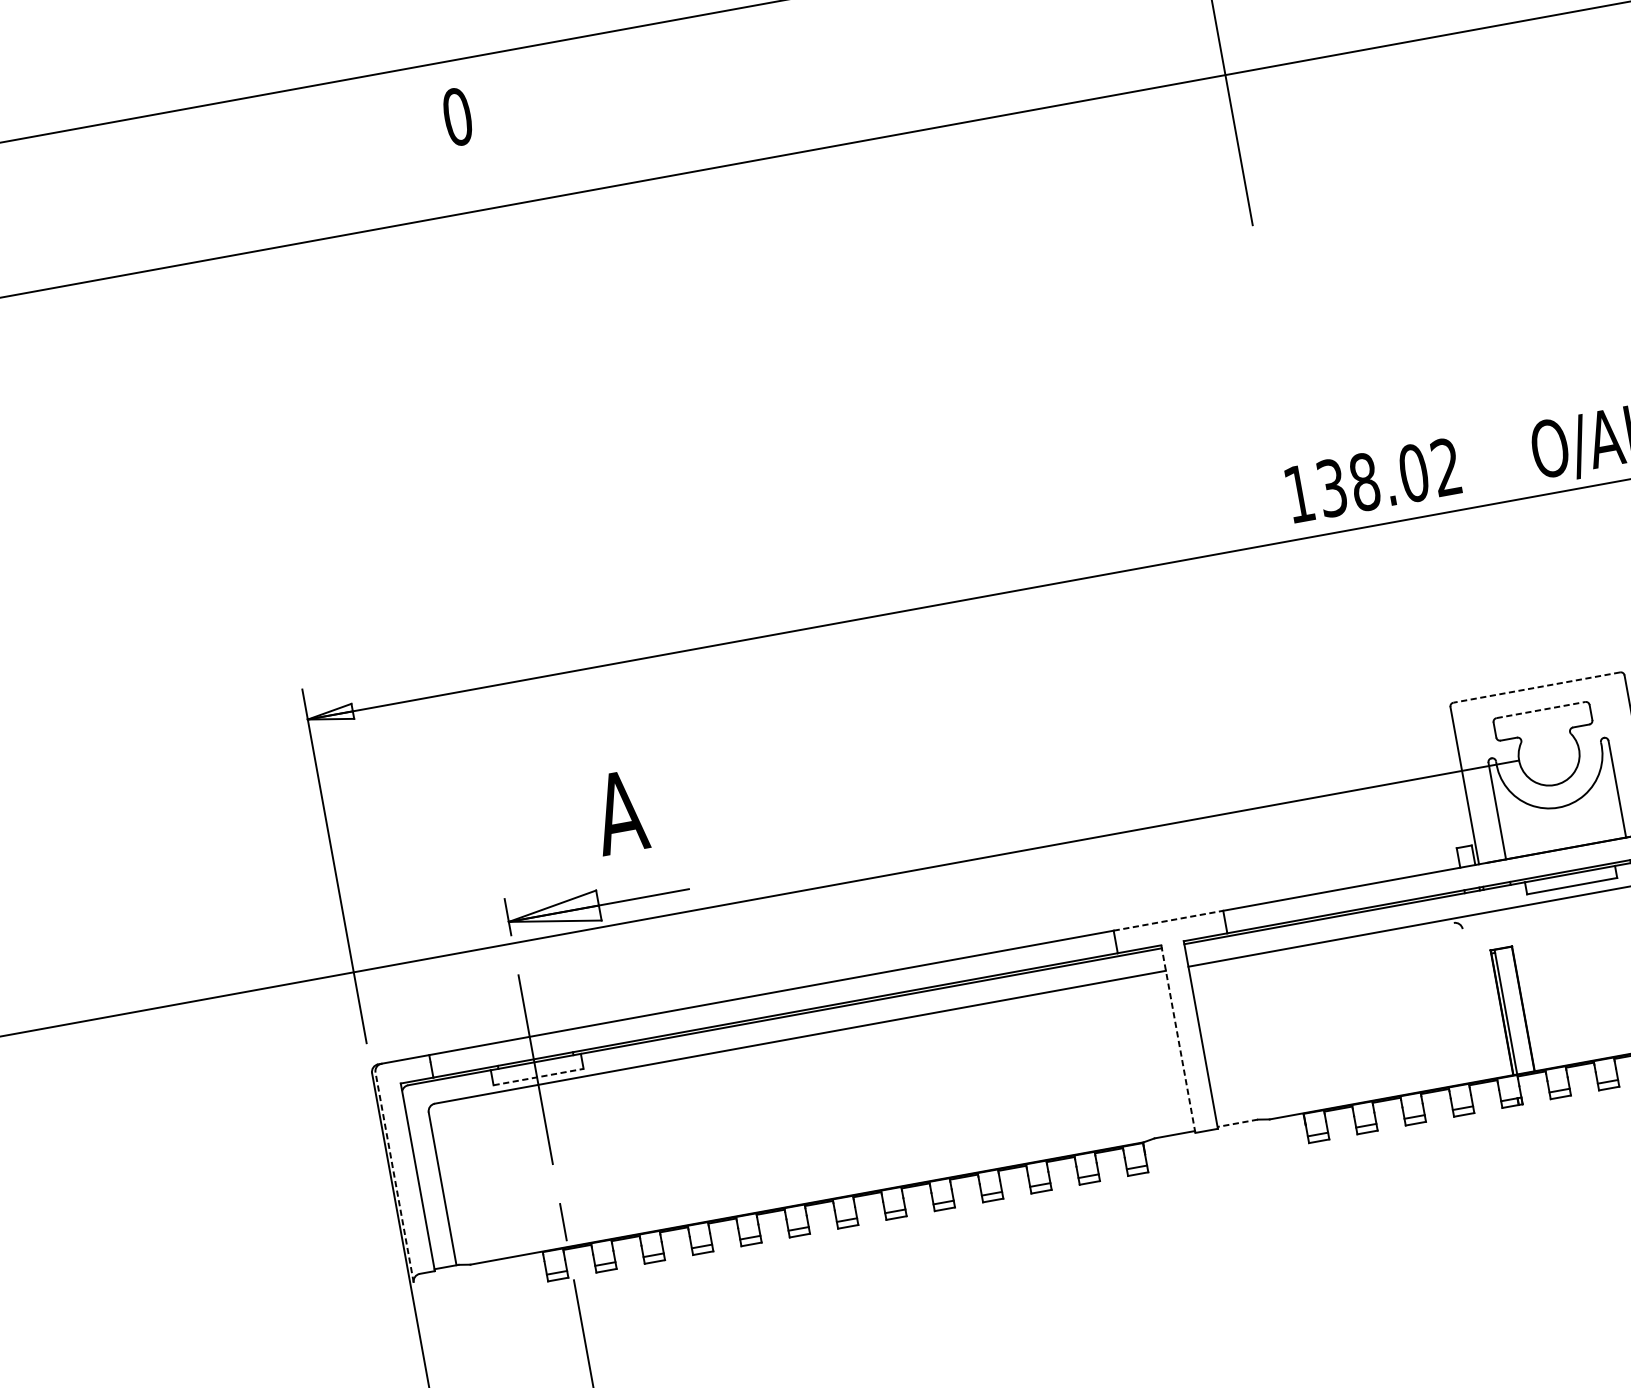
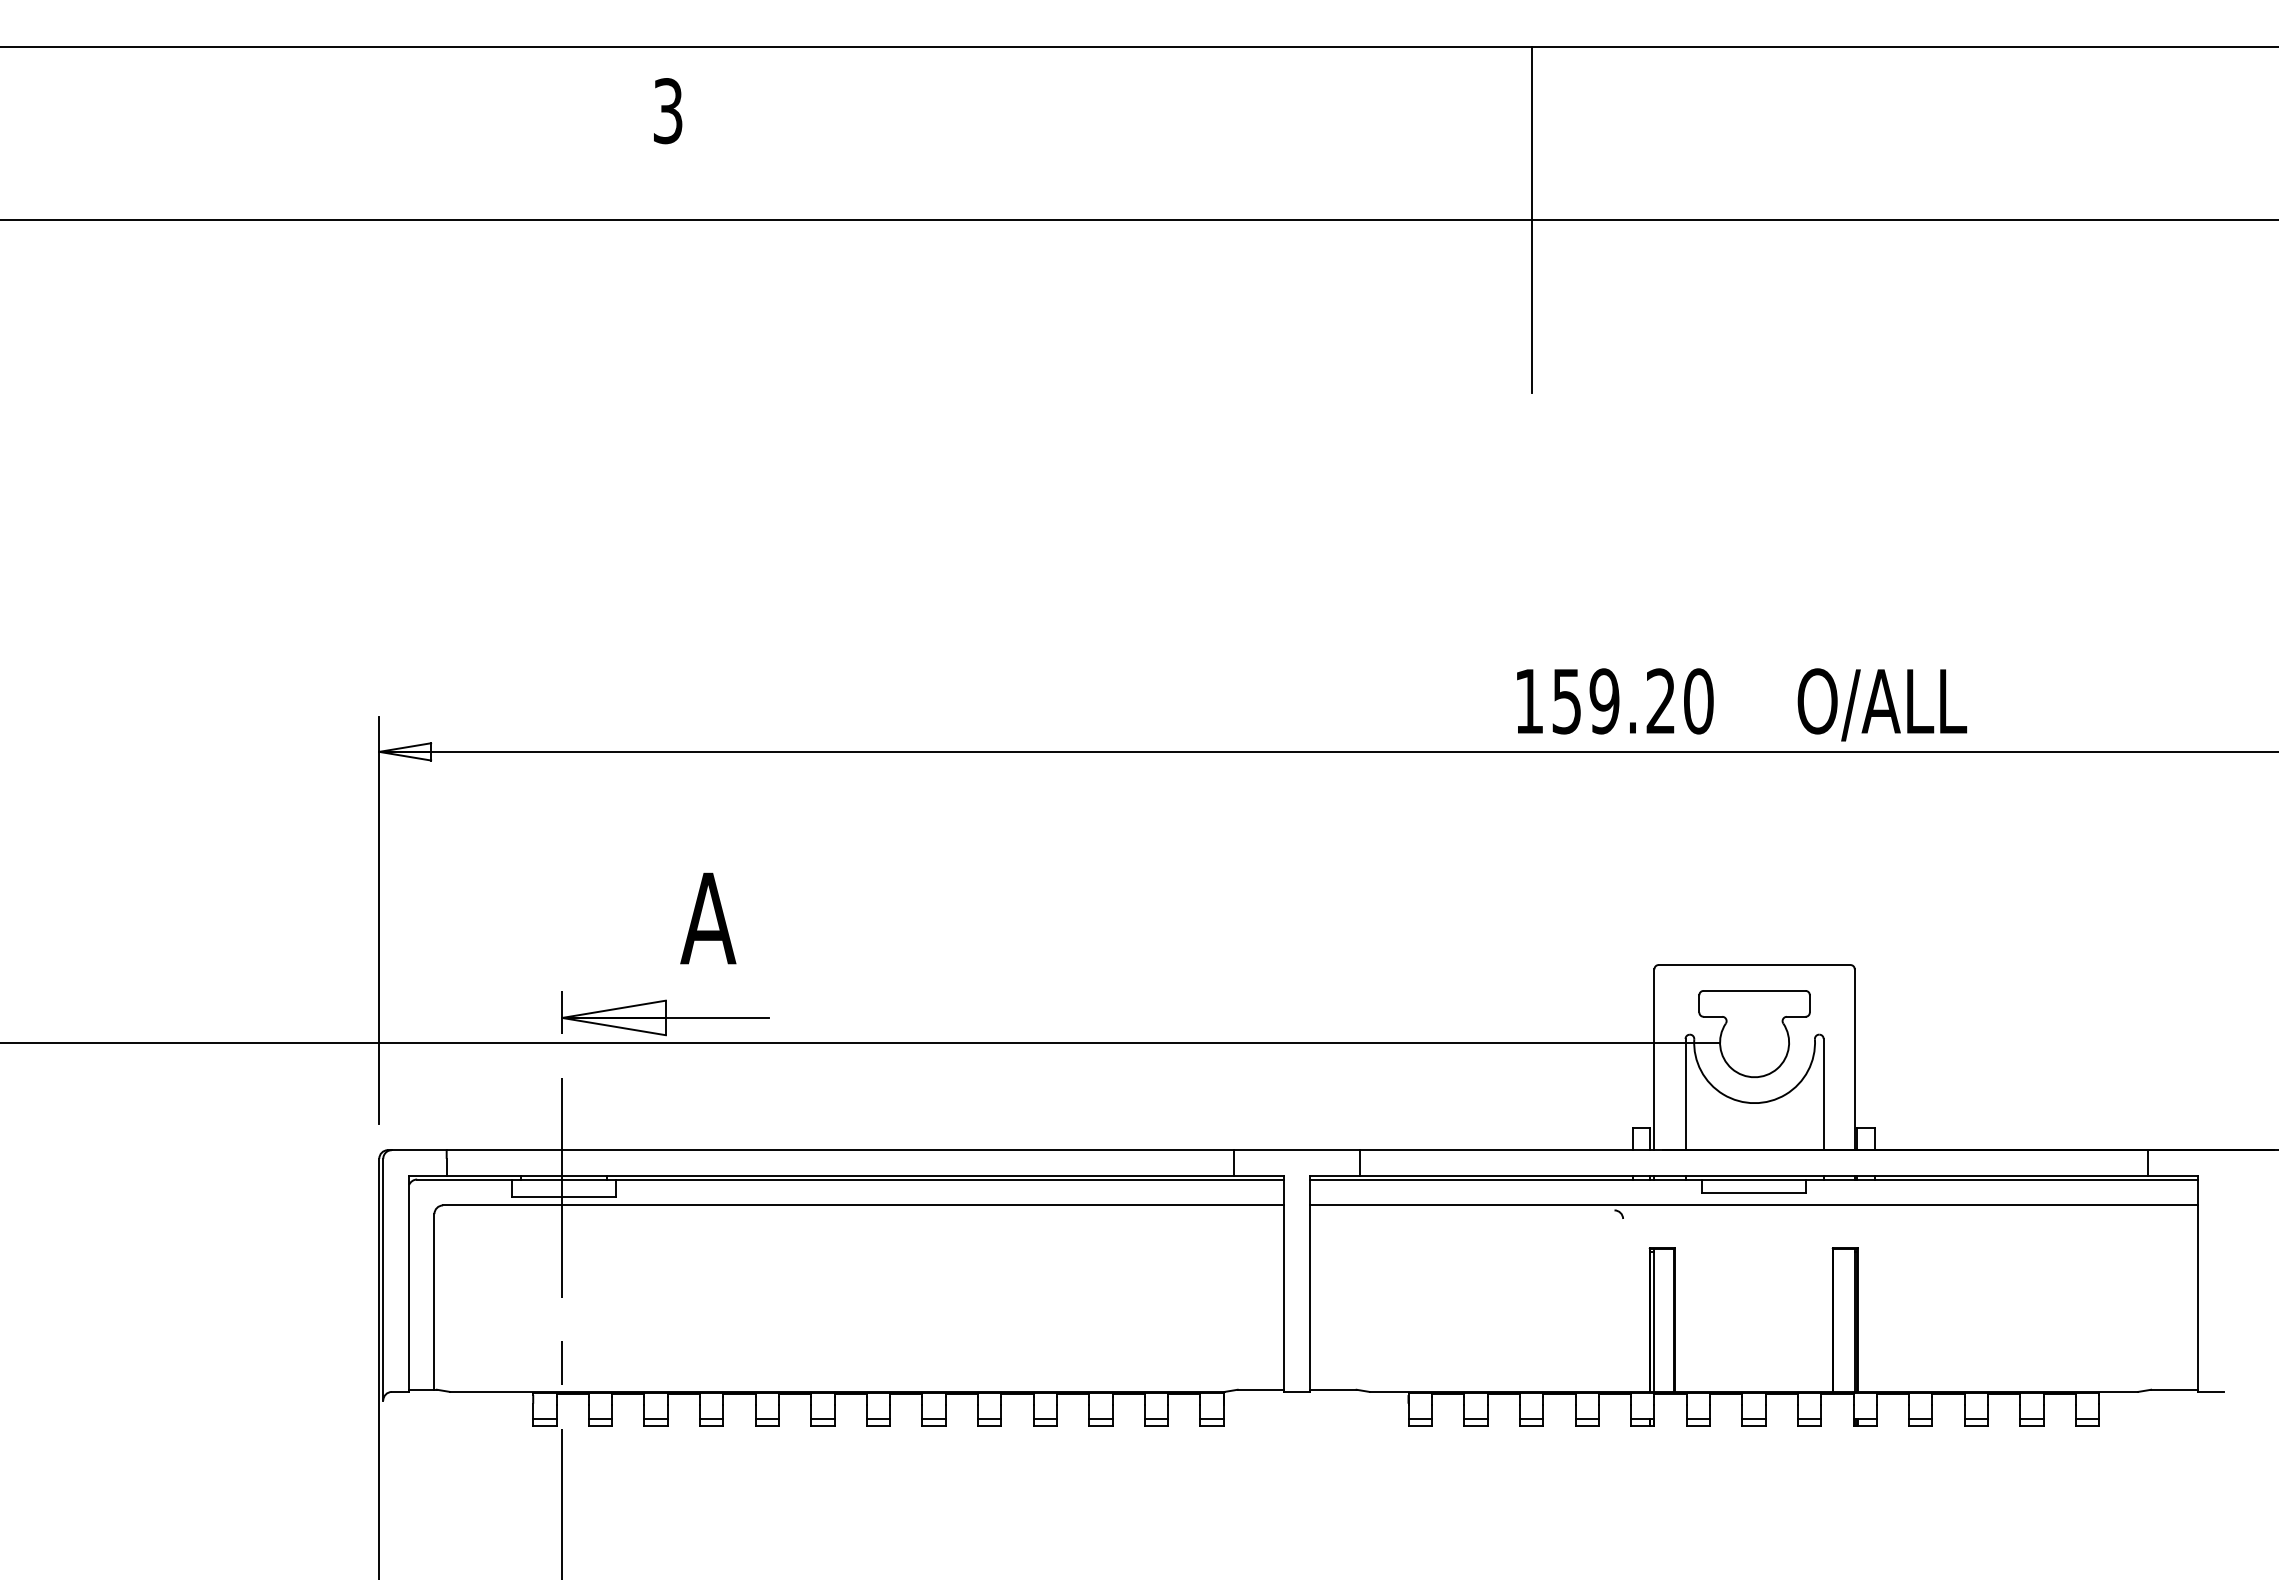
text: (458, 117) -> (668, 111), 0 -> 3
text: (1389, 477) -> (1633, 701), 138.02 -> 159.20
line: (1536, 687) -> (1754, 965), dashed -> solid
line: (1540, 709) -> (1754, 990), dashed -> solid
line: (1168, 920) -> (1297, 1150), dashed -> solid
line: (1178, 1039) -> (1284, 1284), dashed -> solid
line: (538, 1076) -> (563, 1196), dashed -> solid
line: (1237, 1123) -> (1332, 1389), dashed -> solid
line: (394, 1177) -> (383, 1279), dashed -> solid

